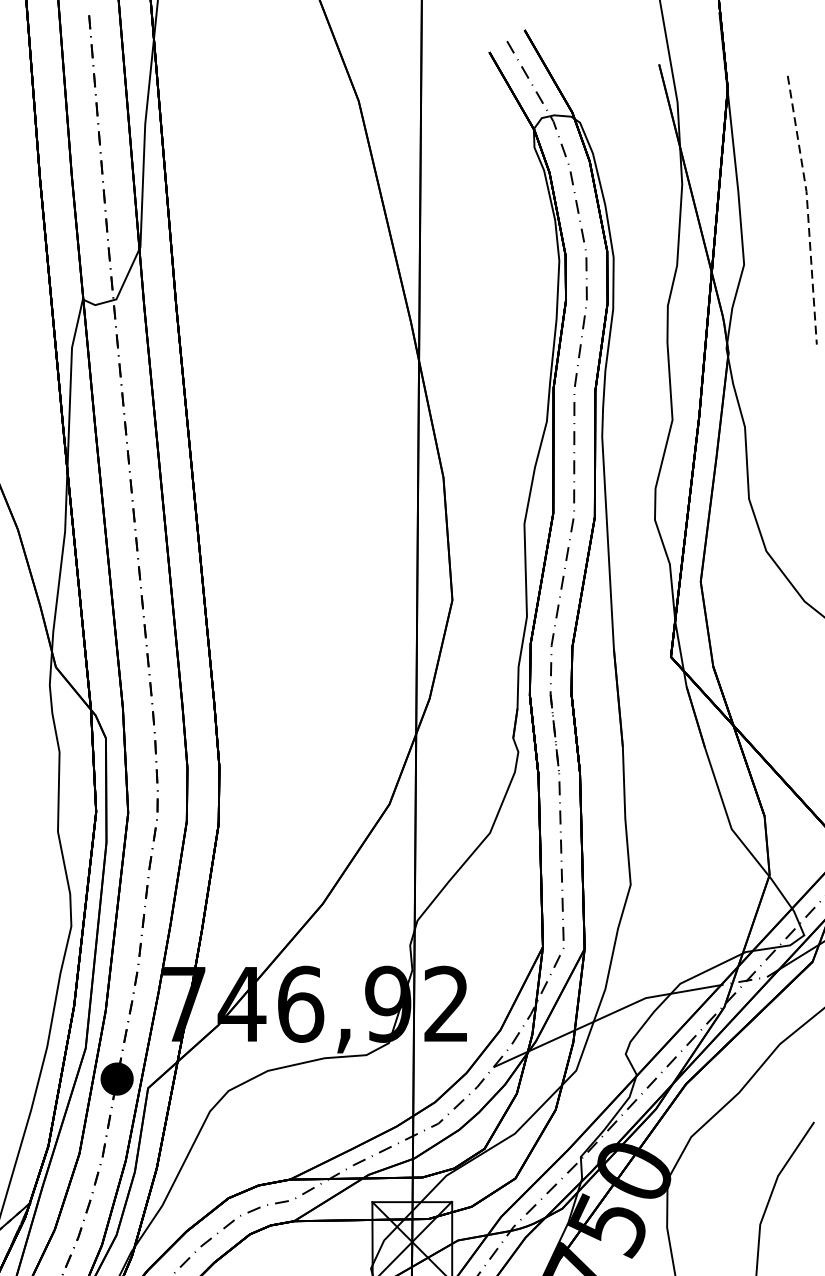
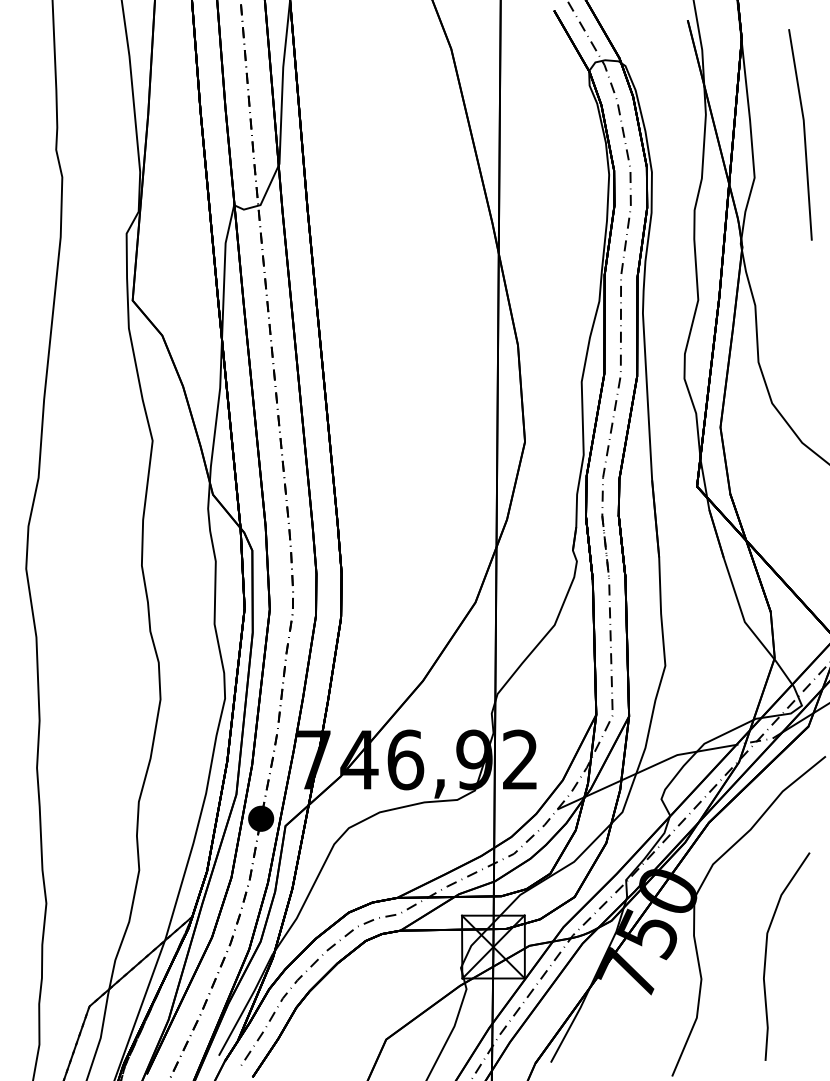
line: (807, 209) -> (804, 134), dashed -> solid

